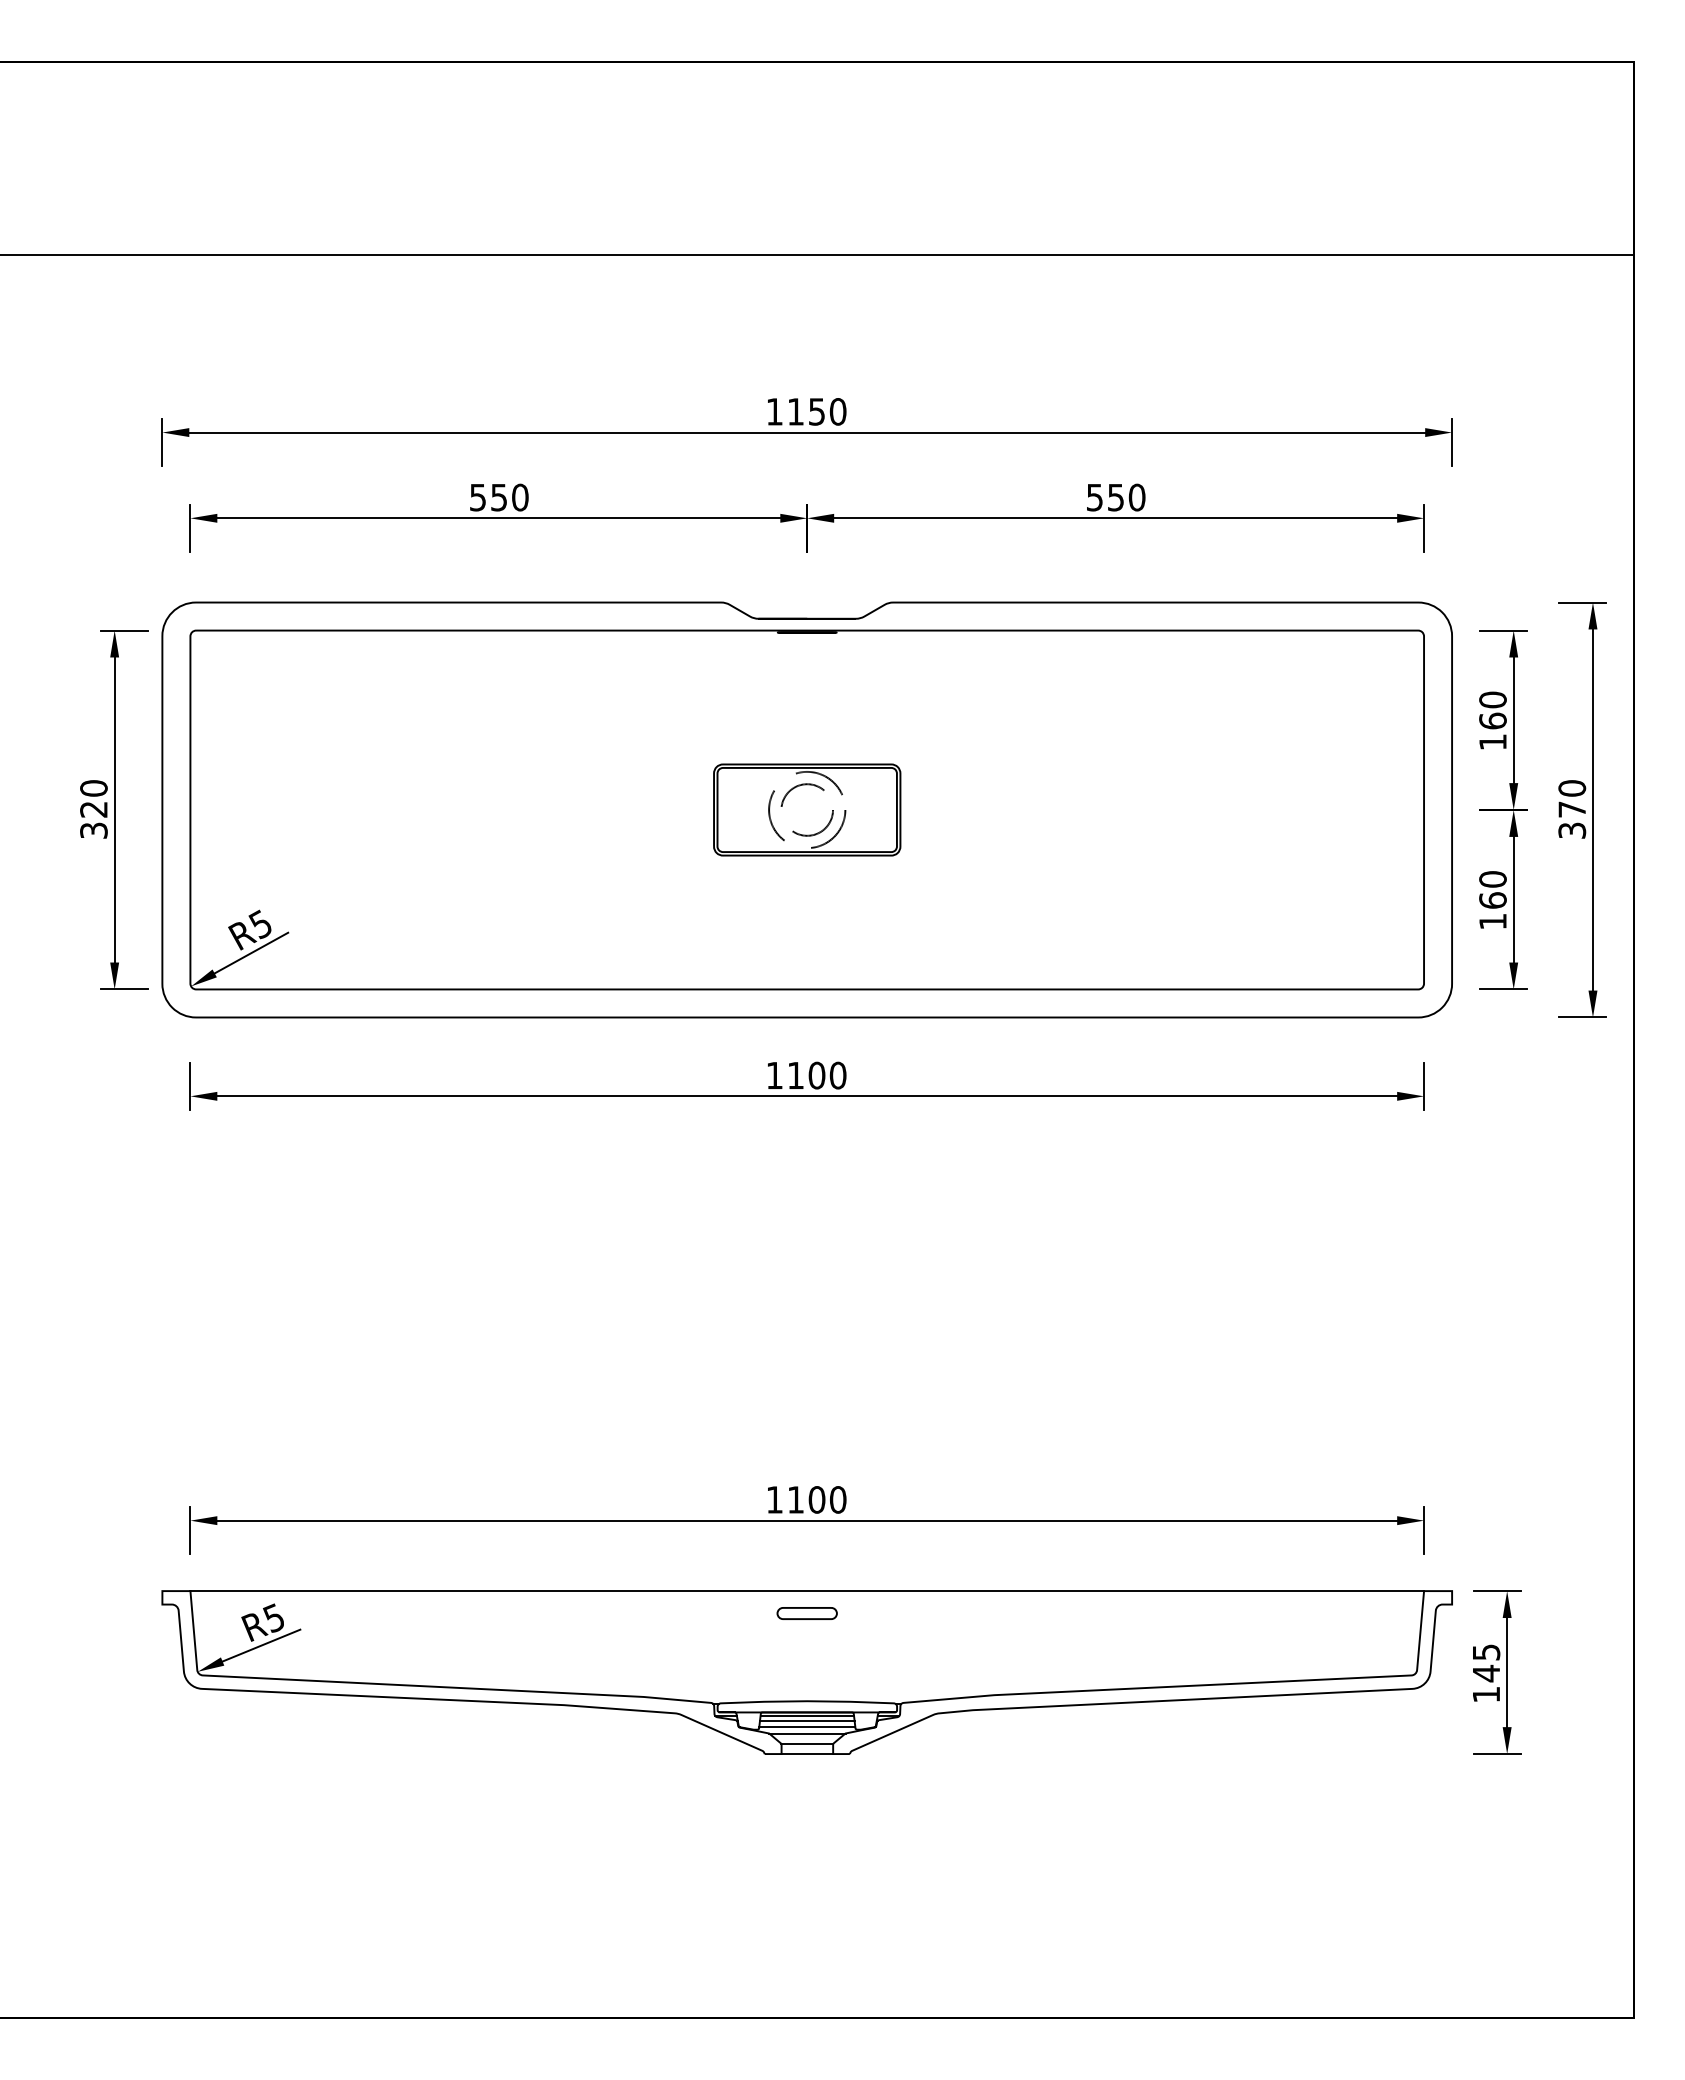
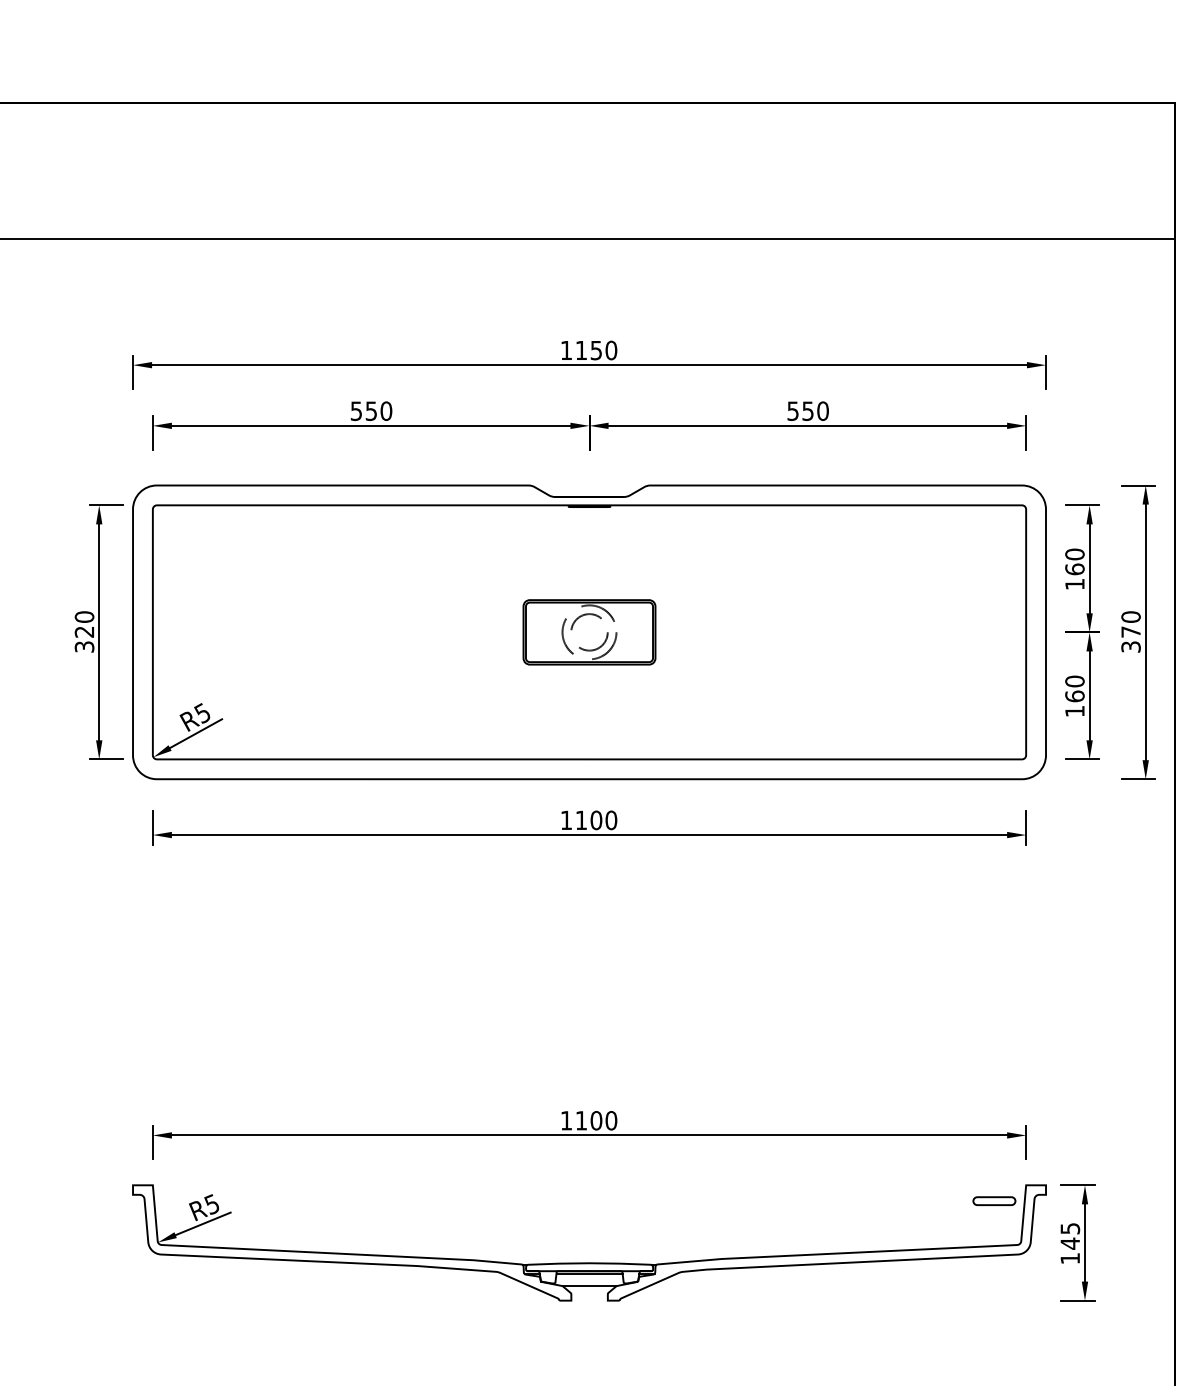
line: (807, 1591) -> (589, 1185), removed
part: (806, 1613) -> (993, 1201), moved
line: (807, 1720) -> (589, 1276), removed
line: (807, 1727) -> (589, 1281), removed
line: (807, 1743) -> (589, 1293), removed
line: (807, 1754) -> (589, 1300), removed

